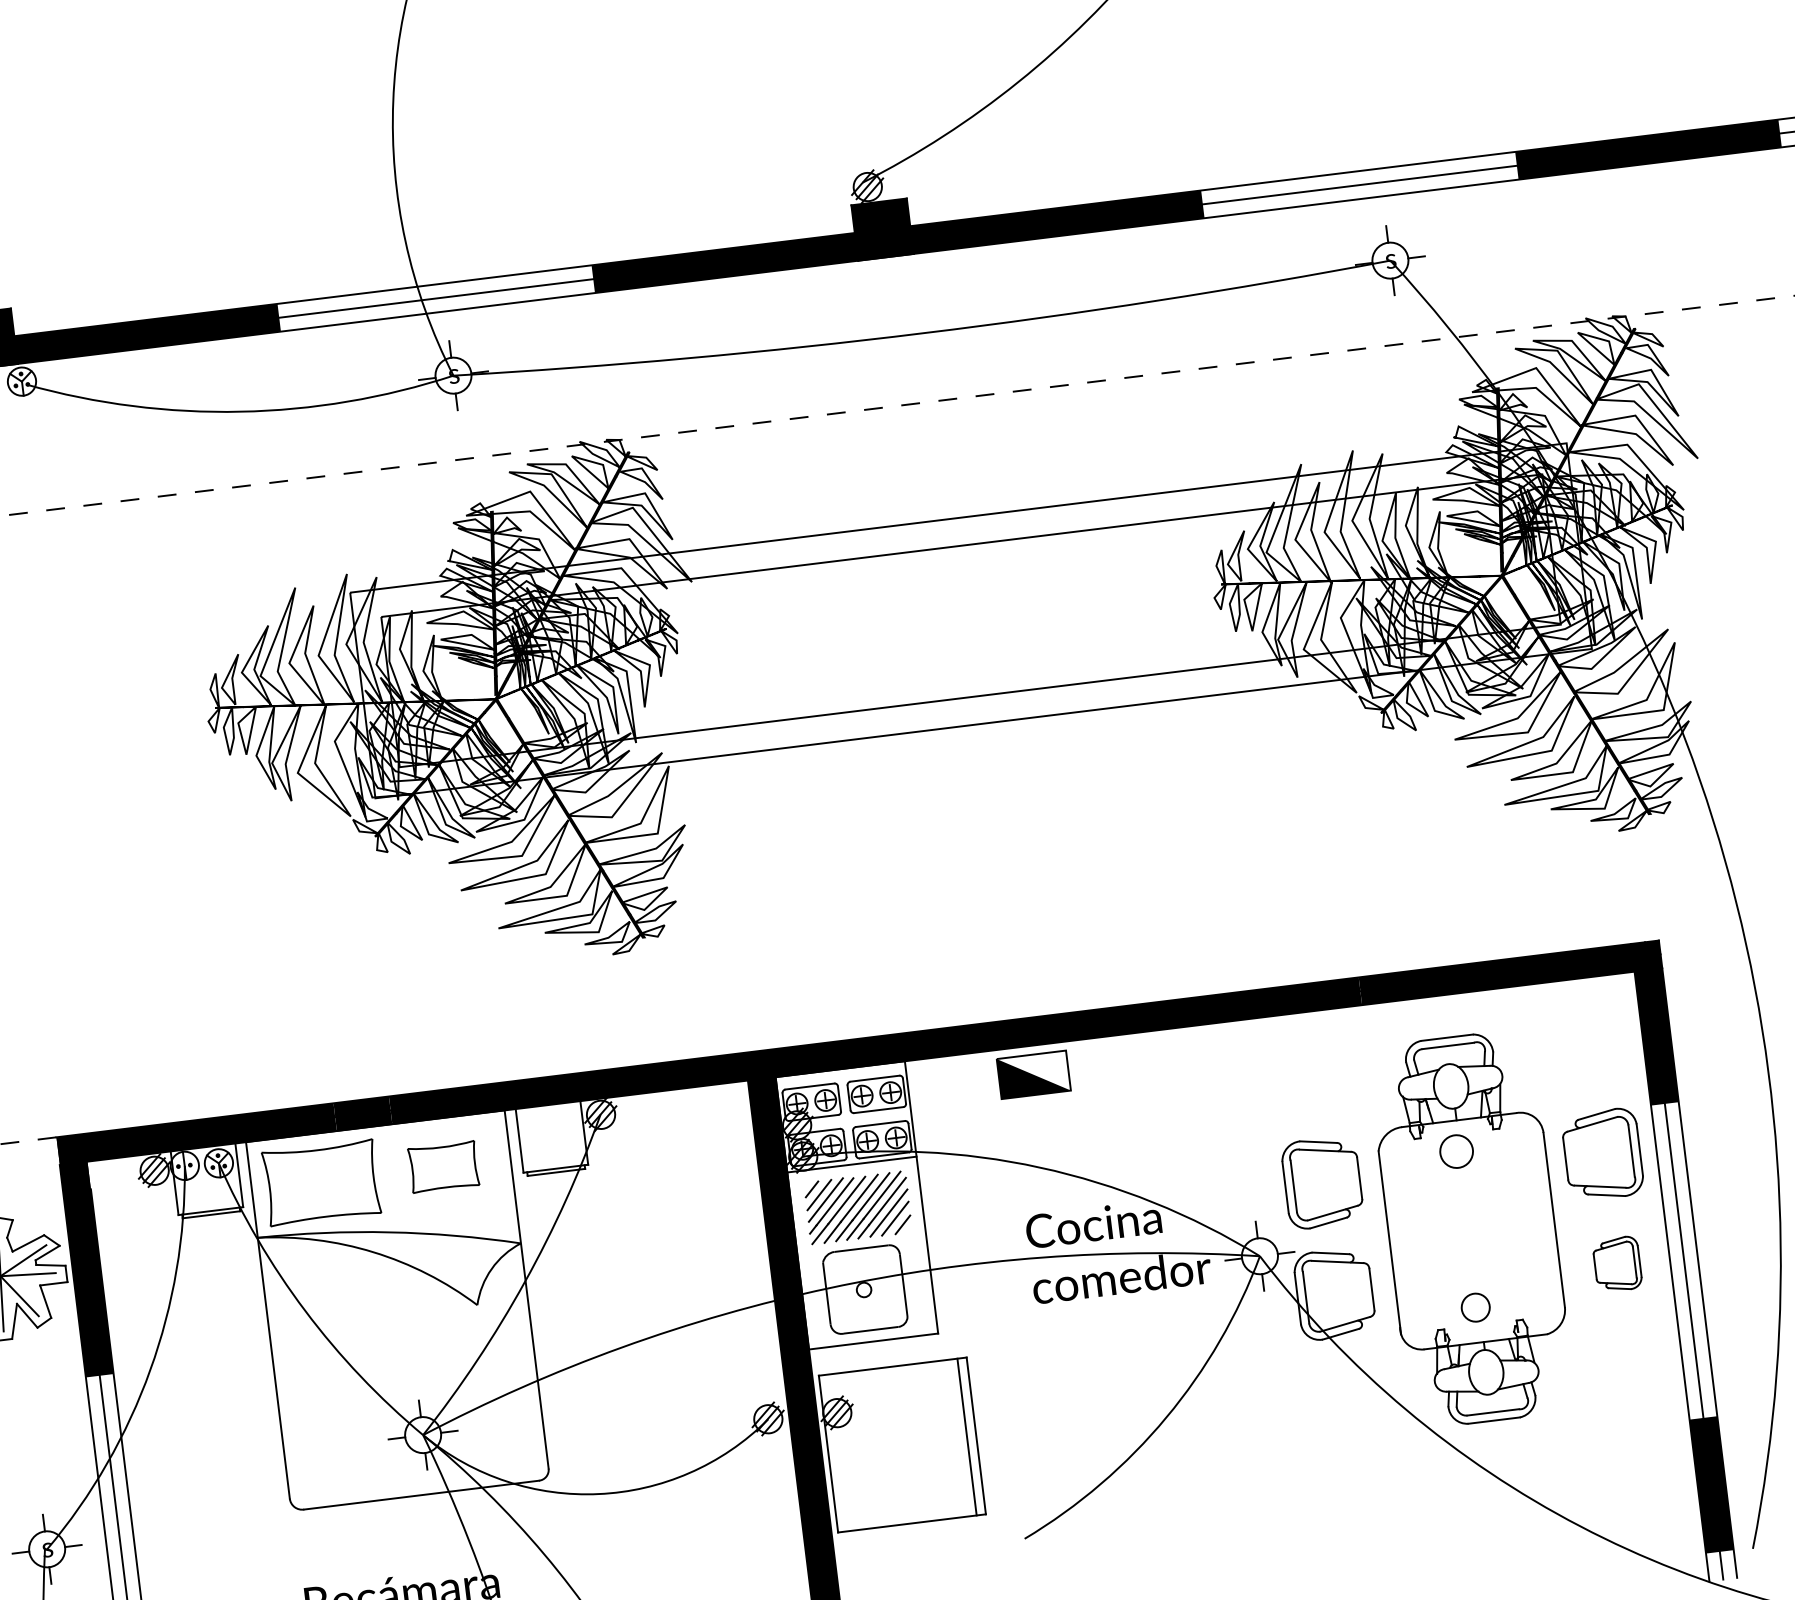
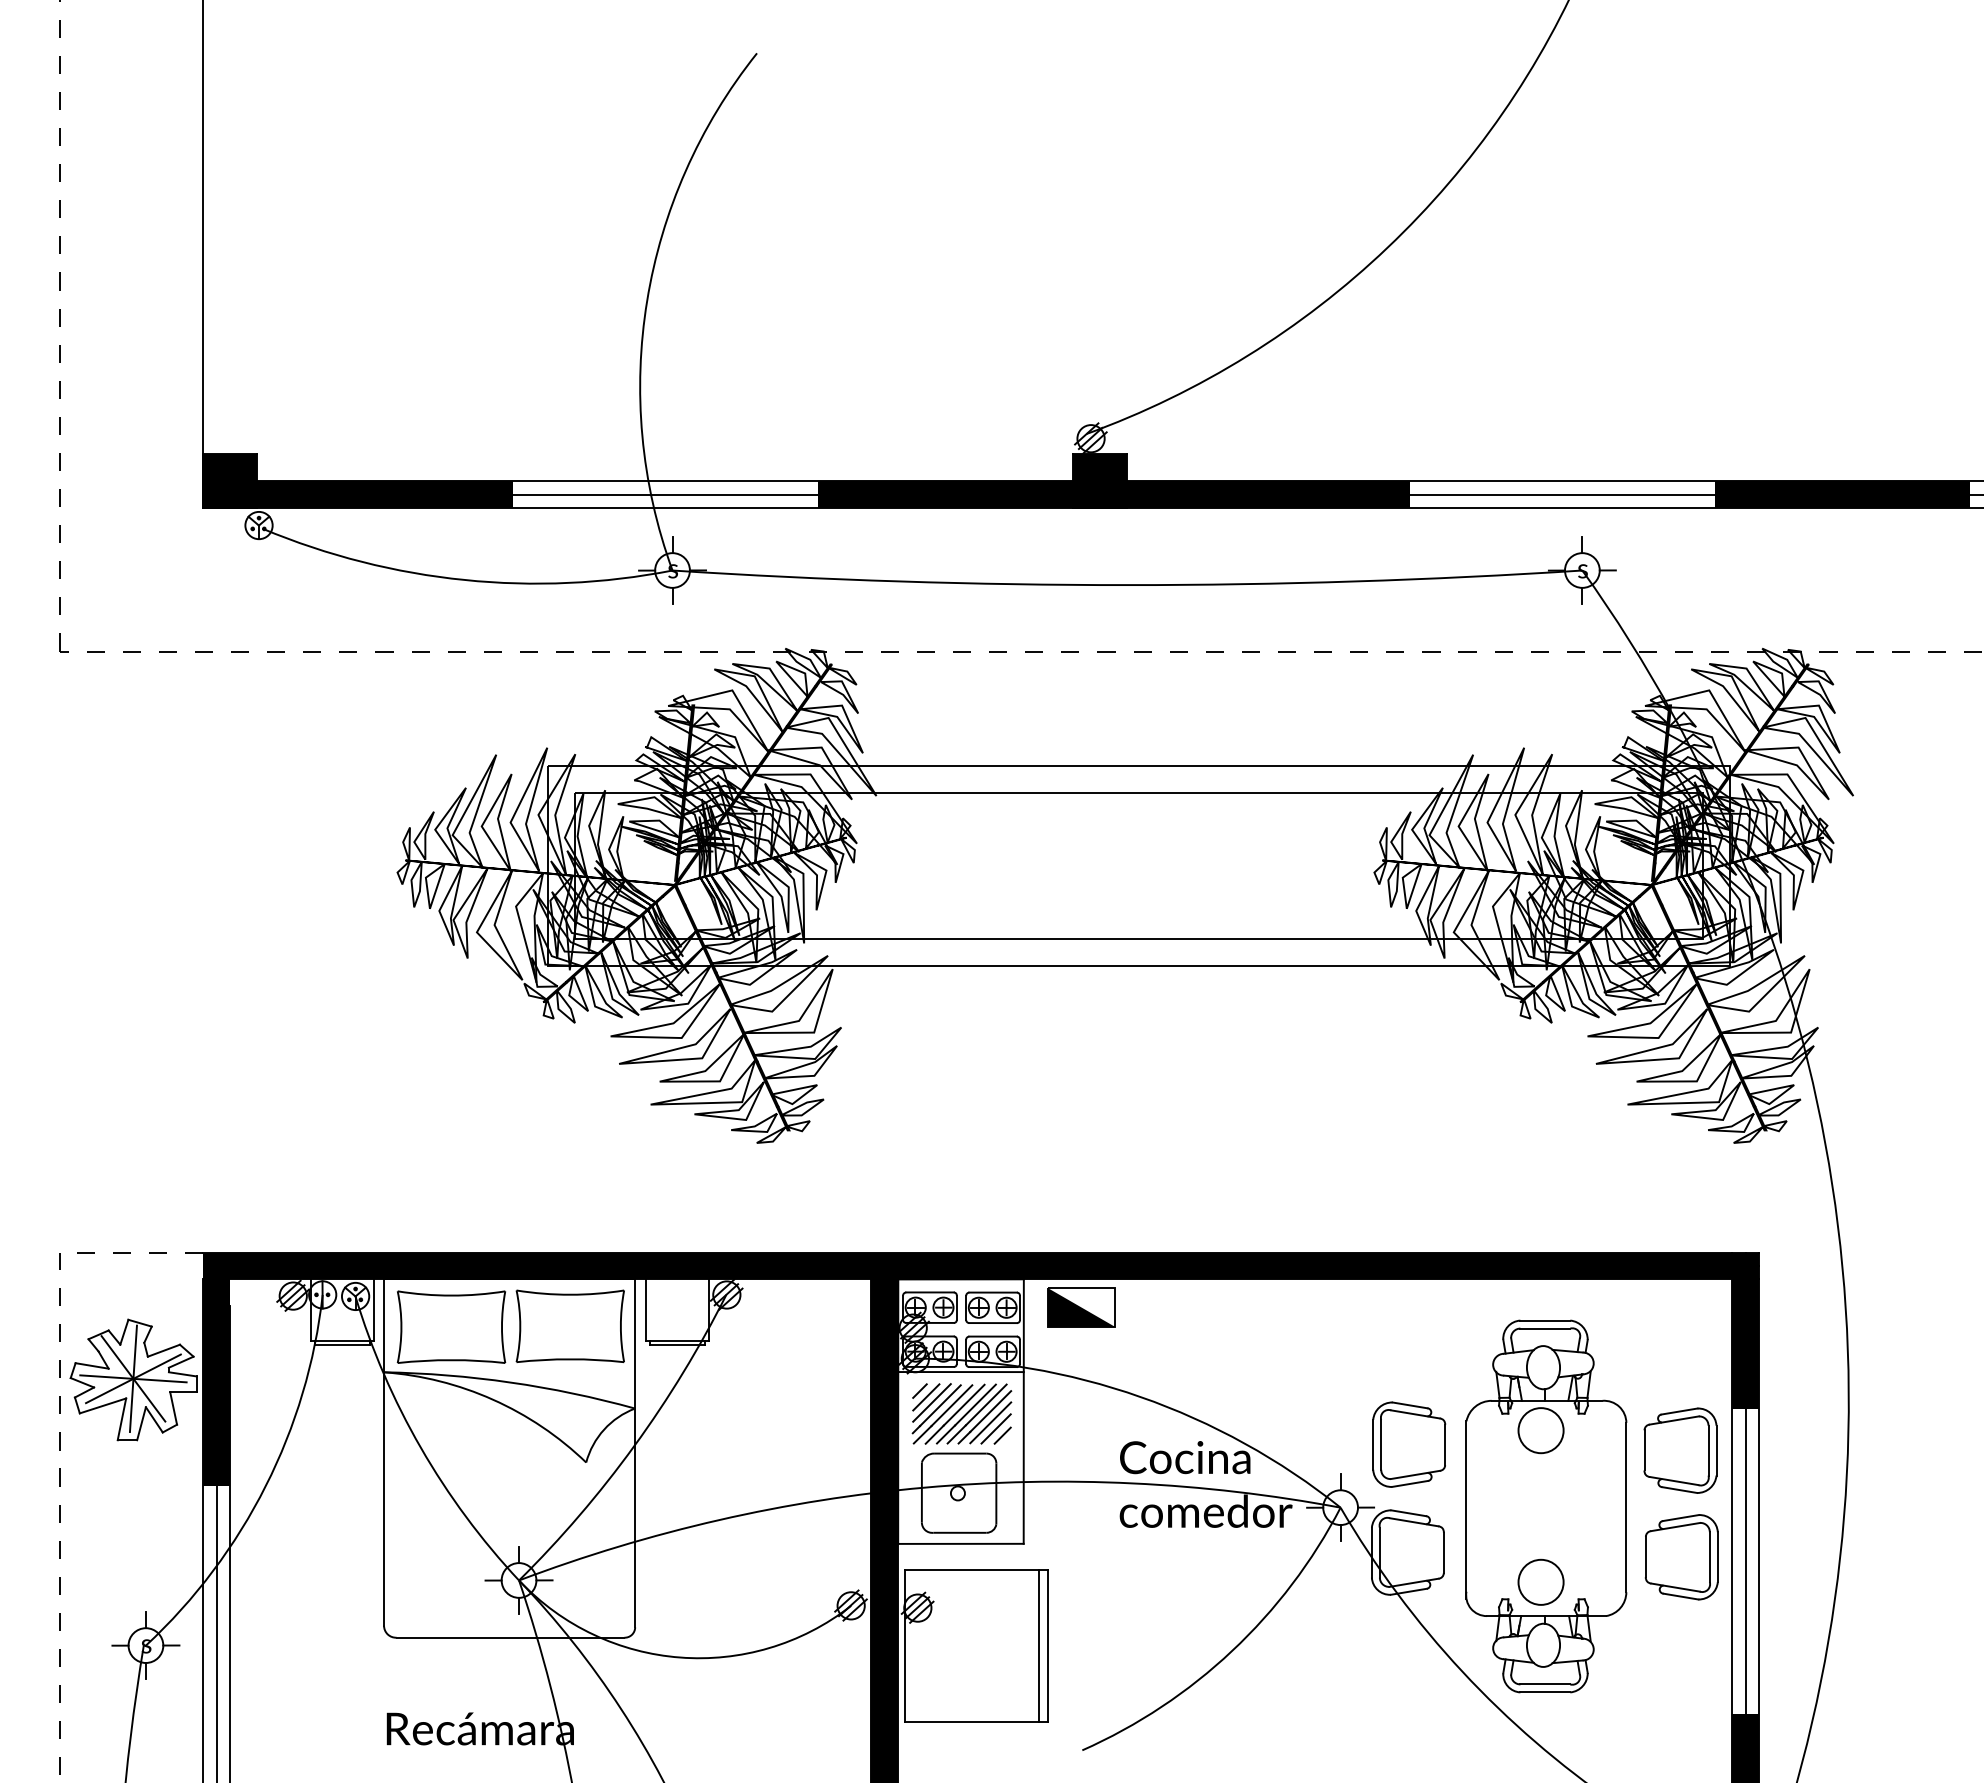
part: (1033, 1074) -> (1081, 1307), moved
circle: (1456, 1151) -> (1540, 1430), size x1.43
part: (442, 1167) -> (569, 1326), size x1.67
part: (1617, 1264) -> (1681, 1557), size x1.67
circle: (1475, 1307) -> (1540, 1581), size x1.67

